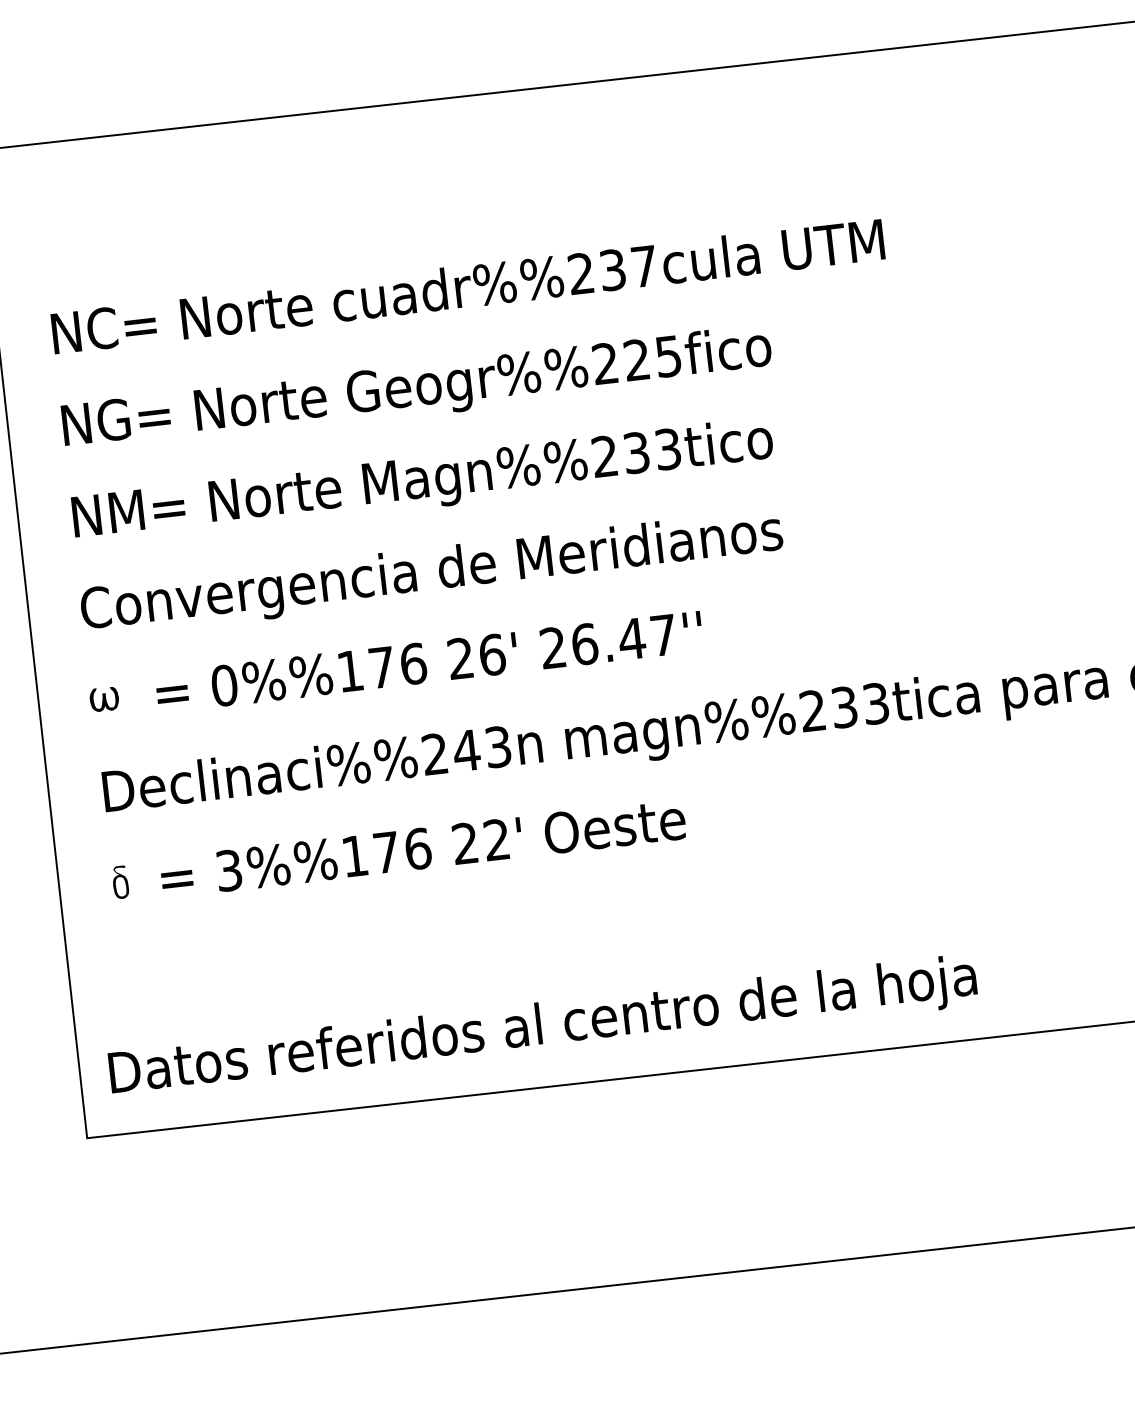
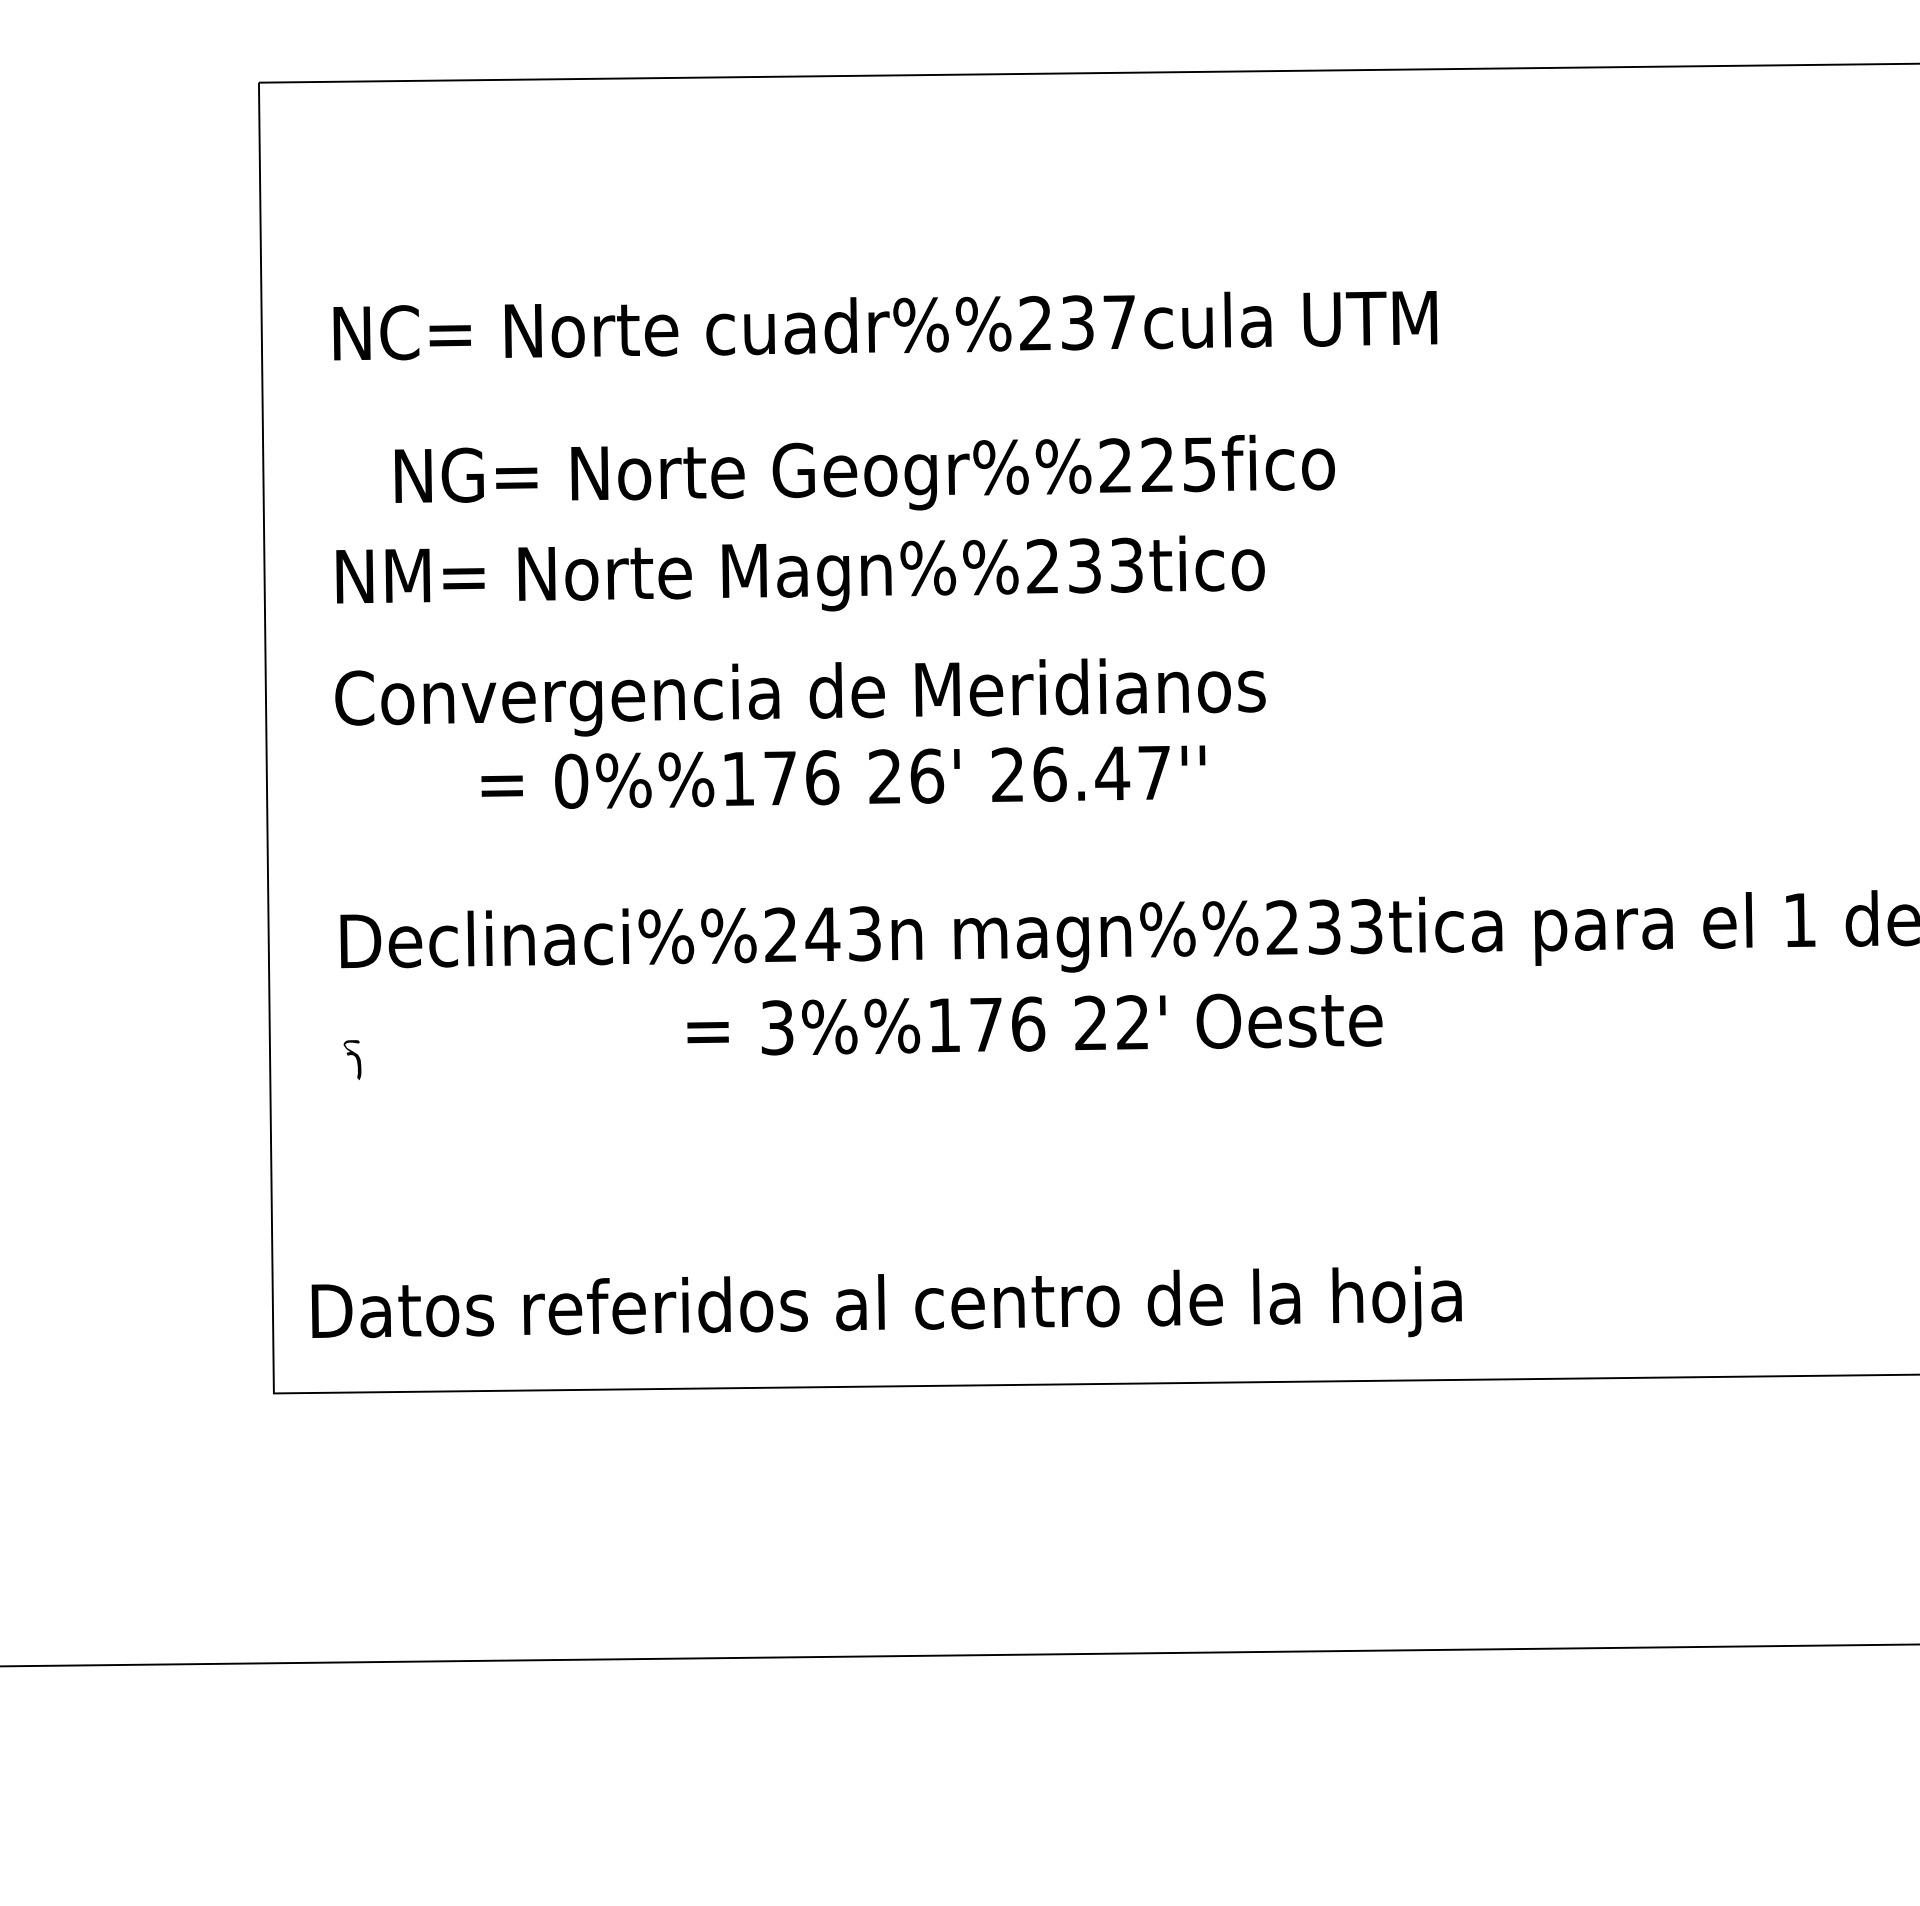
text: (416, 387) -> (864, 472), moved
text: (429, 661) -> (843, 776), moved
fill: (104, 699) -> (353, 819), removed
text: (422, 848) -> (1034, 1024), moved
fill: (120, 887) -> (350, 1068), removed

